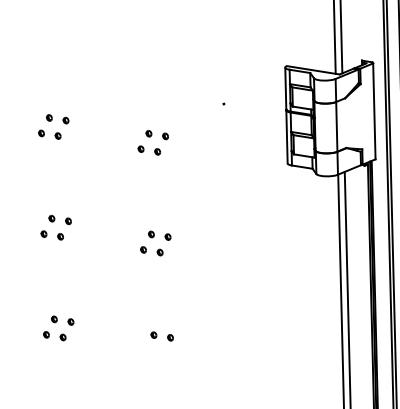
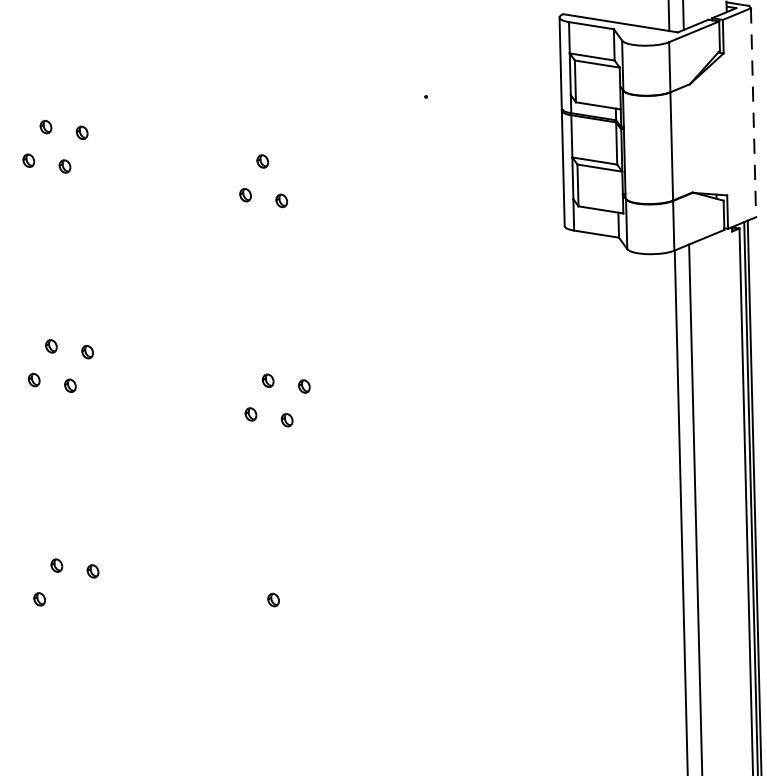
line: (374, 111) -> (753, 112), solid -> dashed
part: (165, 136) -> (298, 167), removed
part: (62, 337) -> (74, 605), removed
part: (170, 337) -> (309, 605), removed

